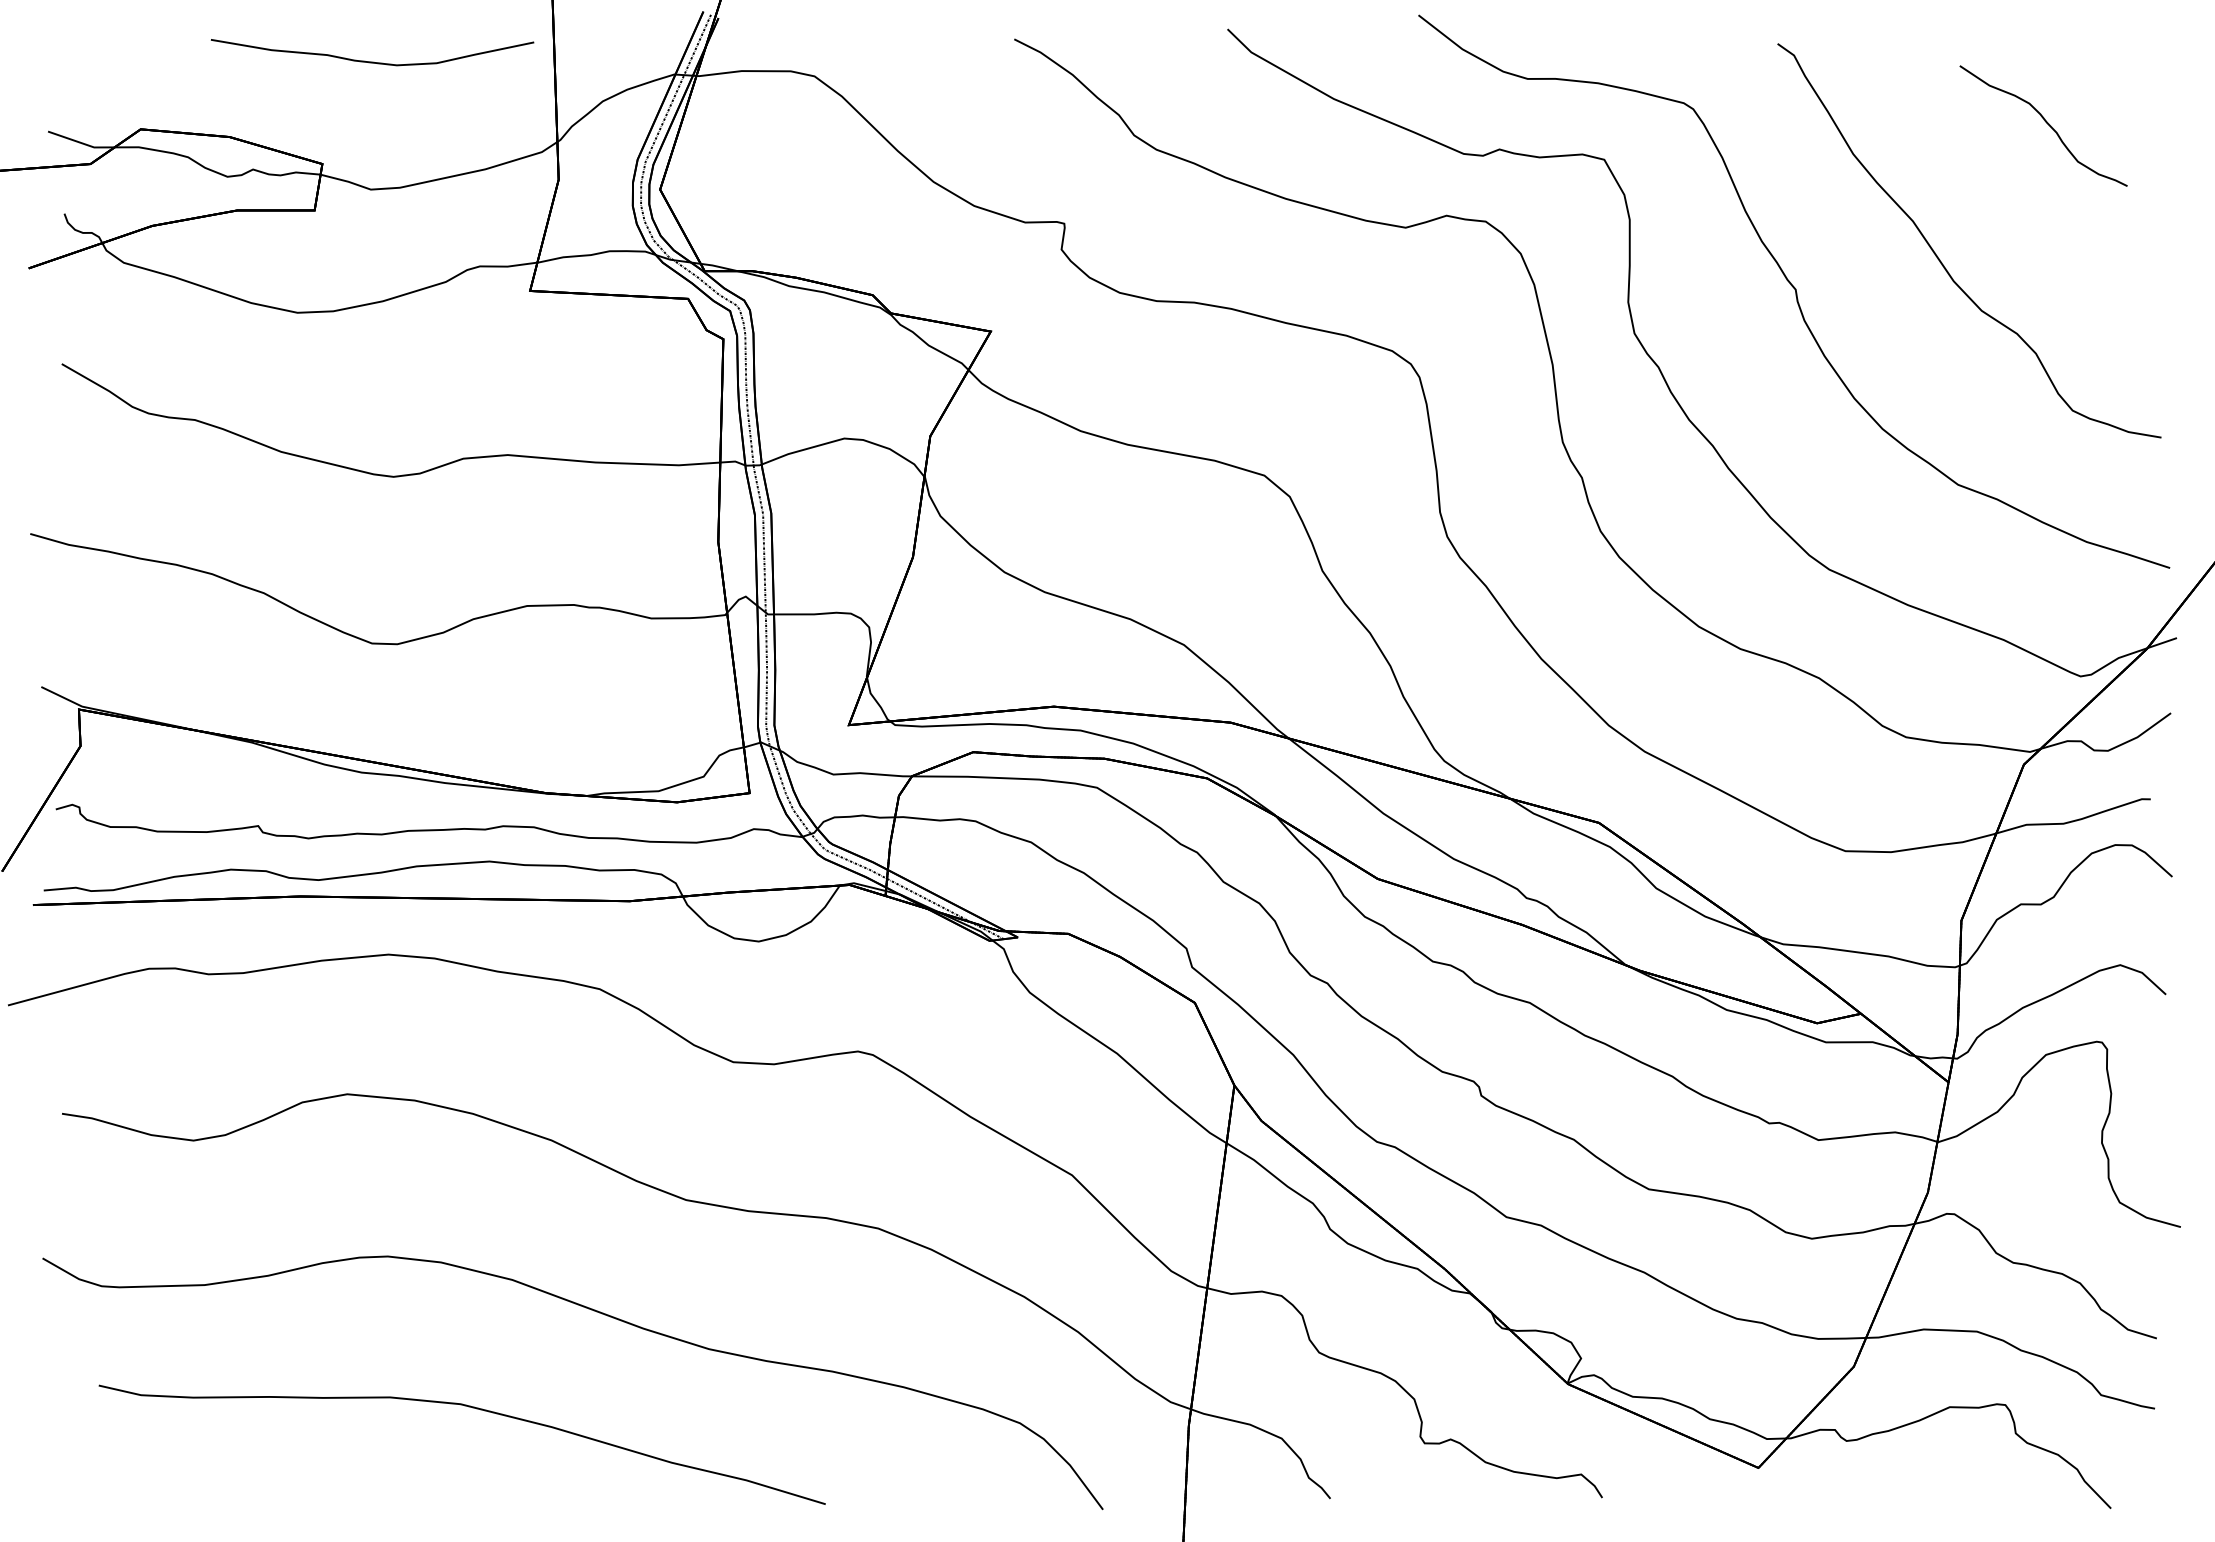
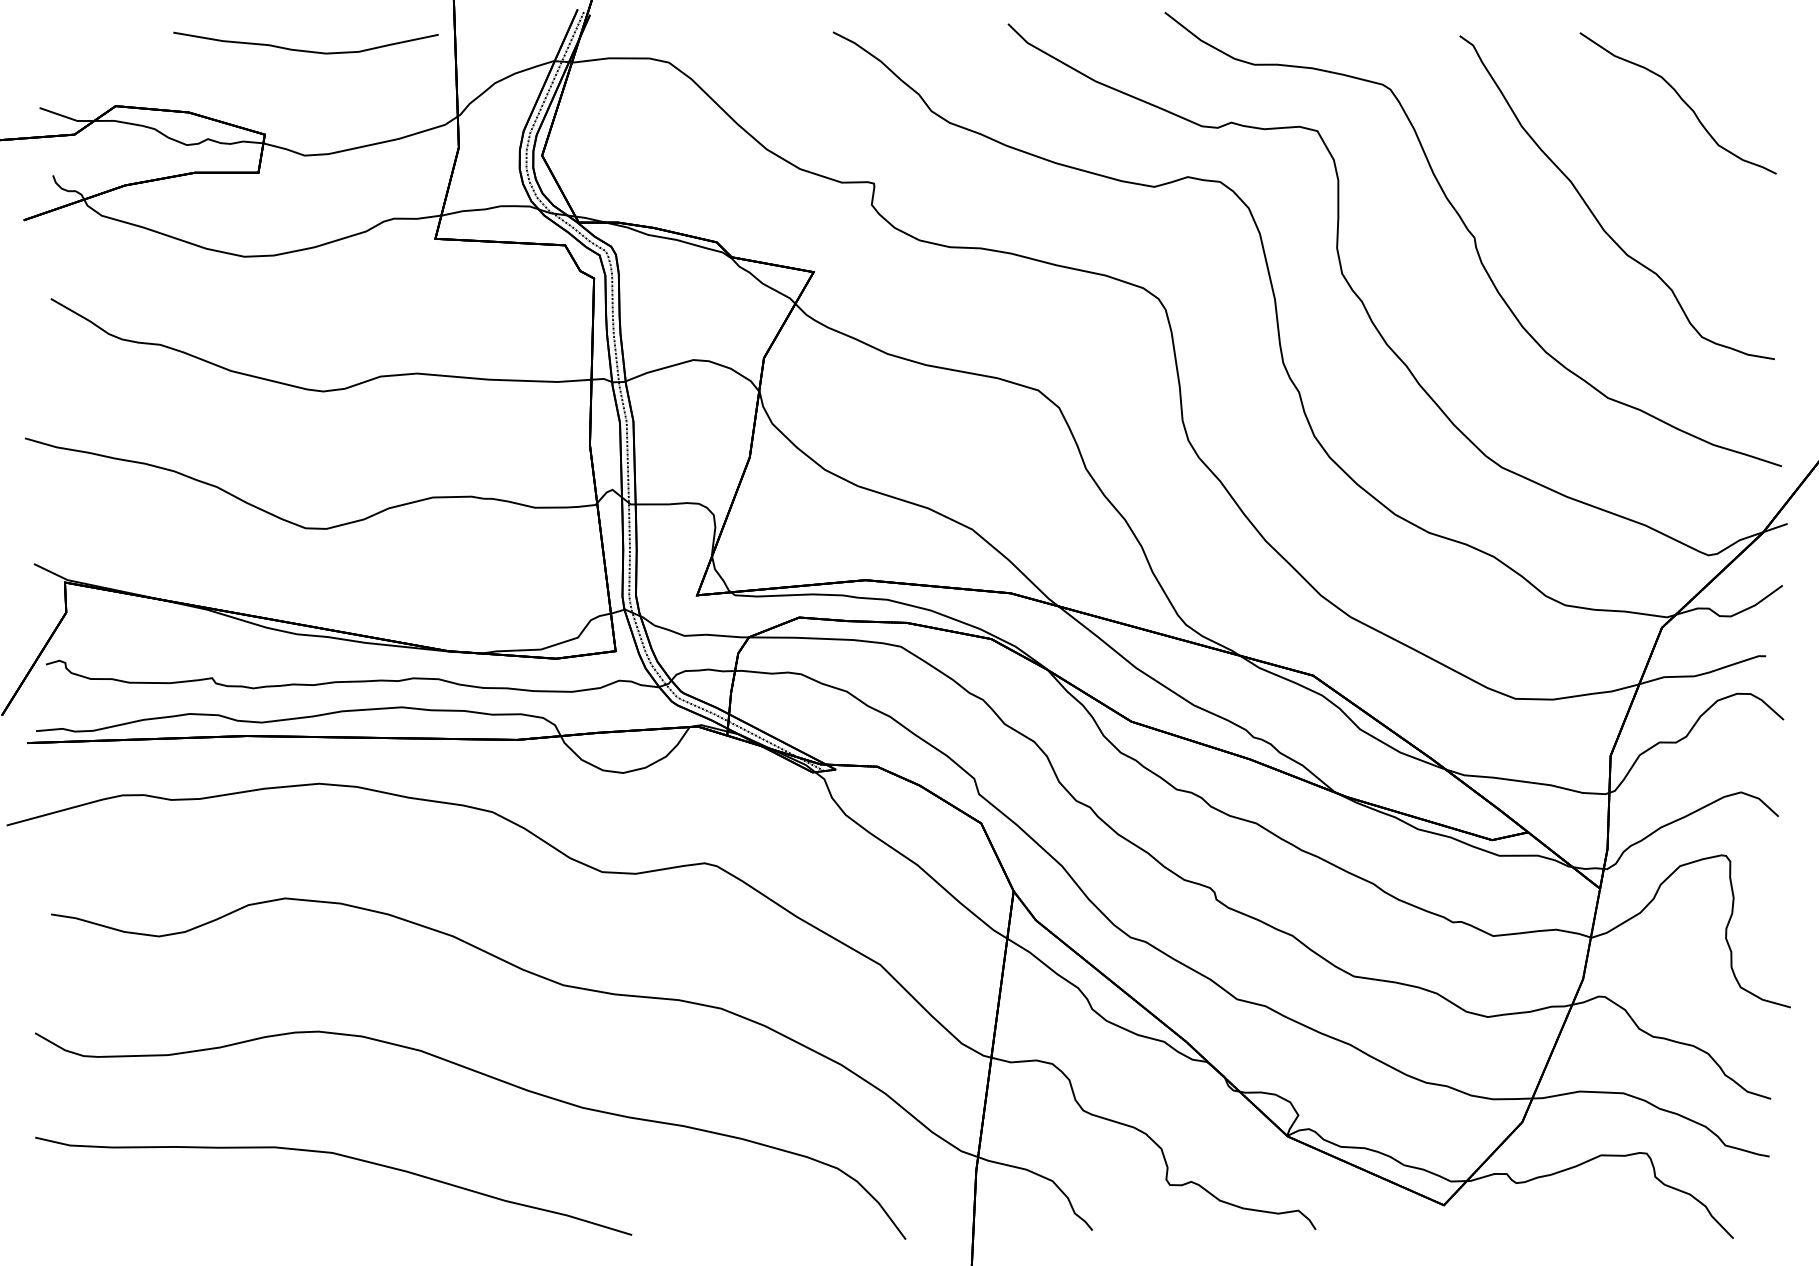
part: (2042, 126) -> (1677, 103), size x1.43
part: (471, 1408) -> (341, 1156), moved

